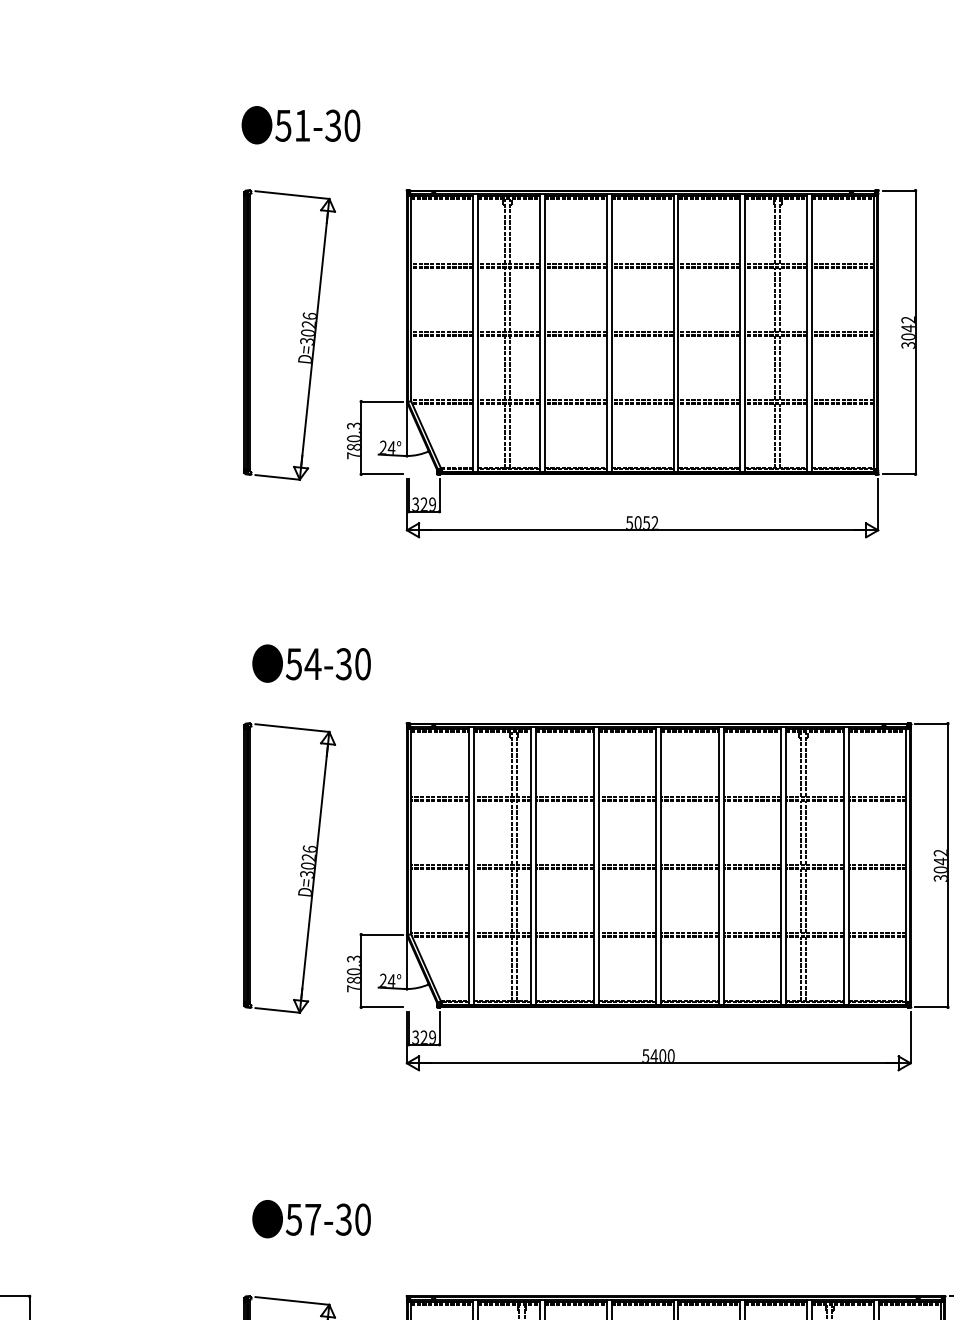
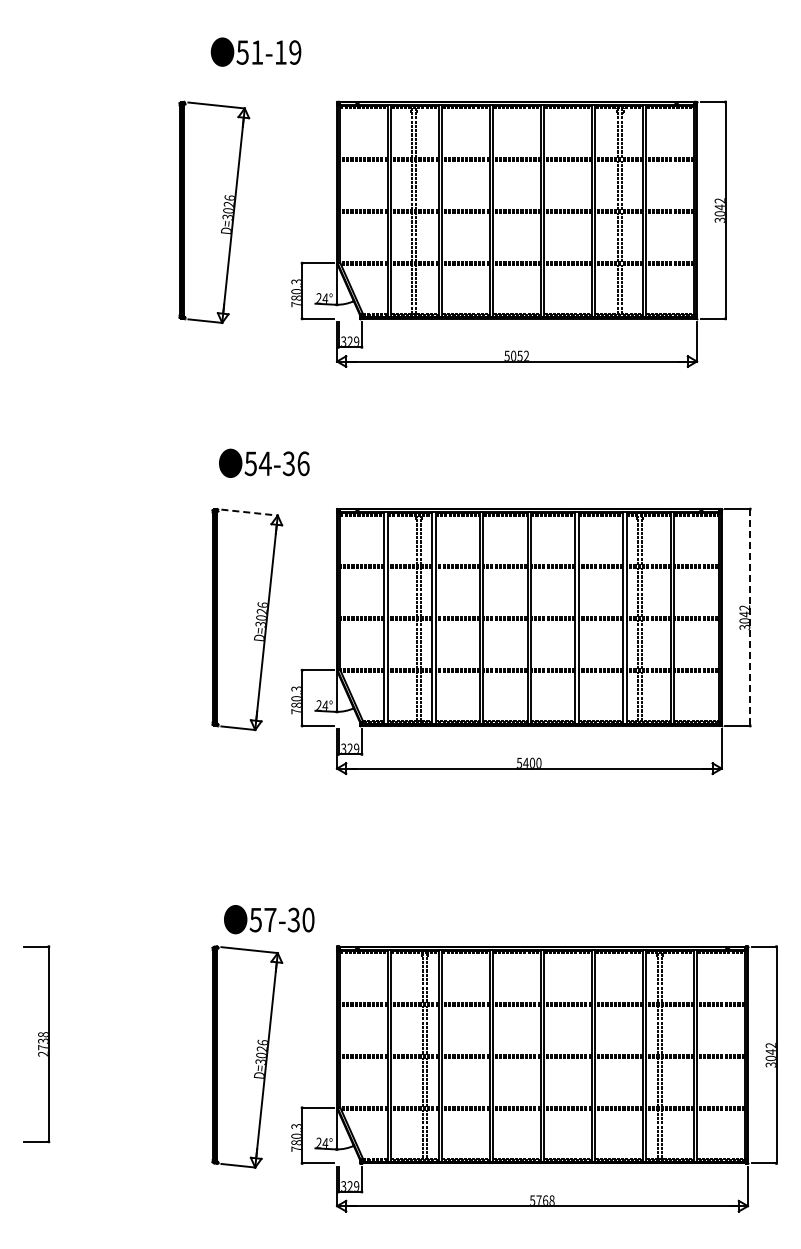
text: (342, 125) -> (287, 52), 51-30 -> 51-19
part: (289, 333) -> (214, 211), moved
text: (362, 663) -> (303, 463), 54-30 -> 54-36
line: (293, 727) -> (250, 512), solid -> dashed
line: (948, 866) -> (750, 618), solid -> dashed
text: (311, 1218) -> (269, 919), moved

